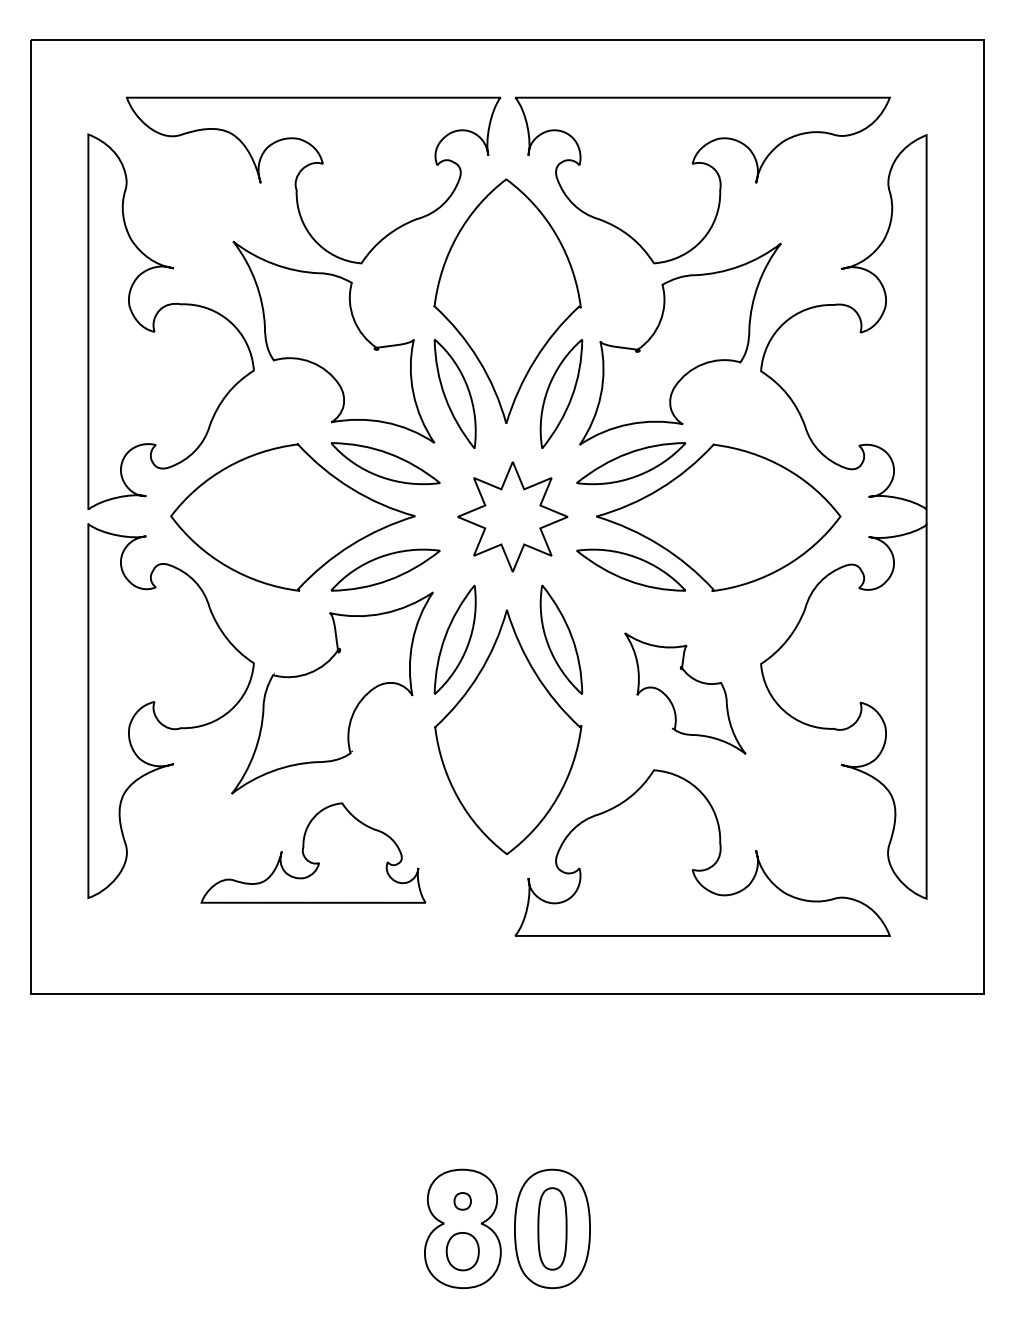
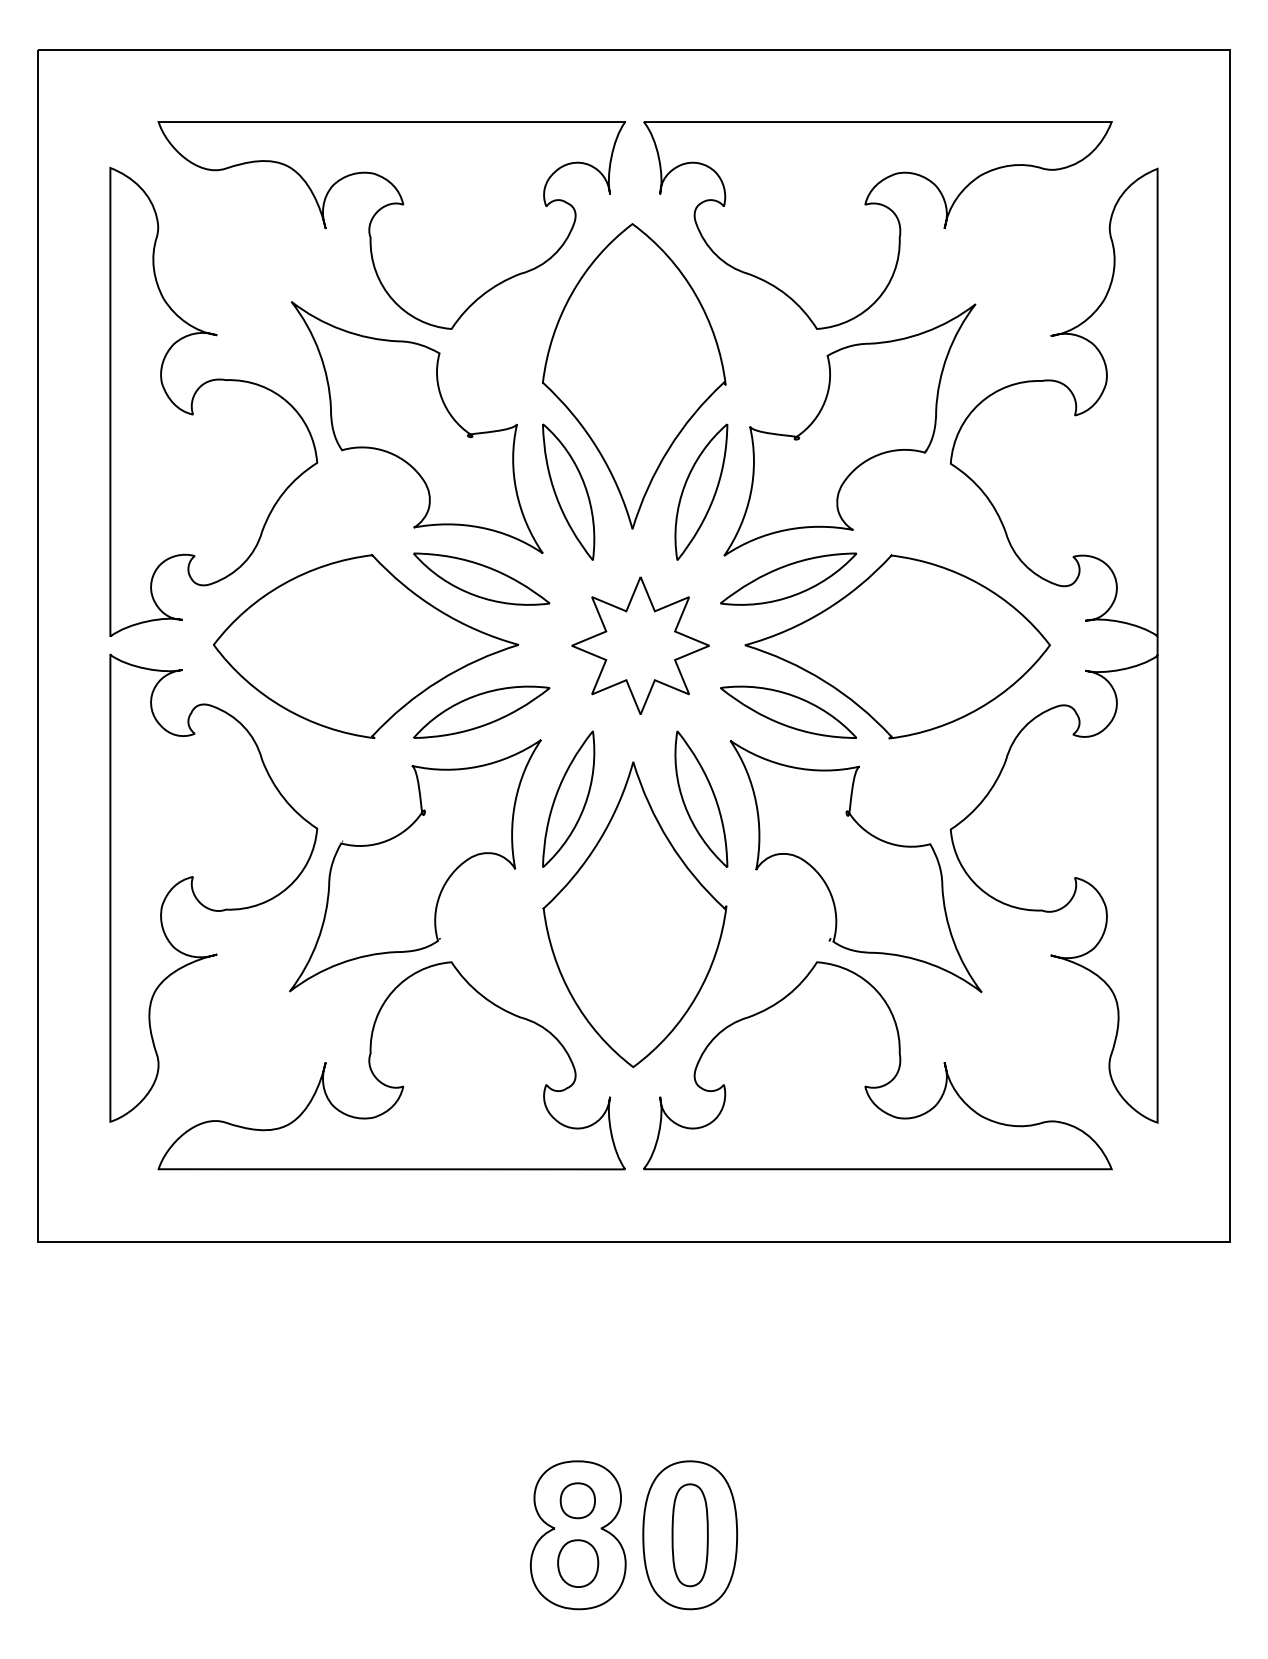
part: (685, 693) -> (856, 866), size x1.67
part: (313, 852) -> (391, 1064), size x1.67
part: (462, 1201) -> (577, 1500), size x1.67

